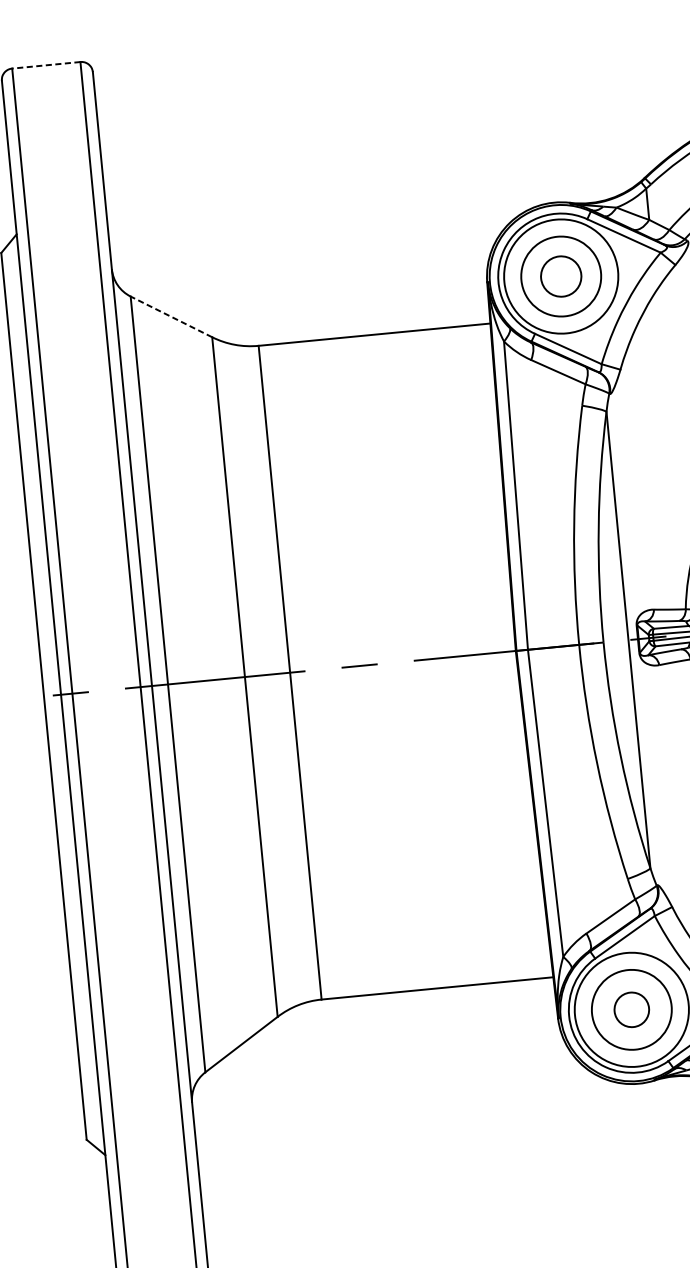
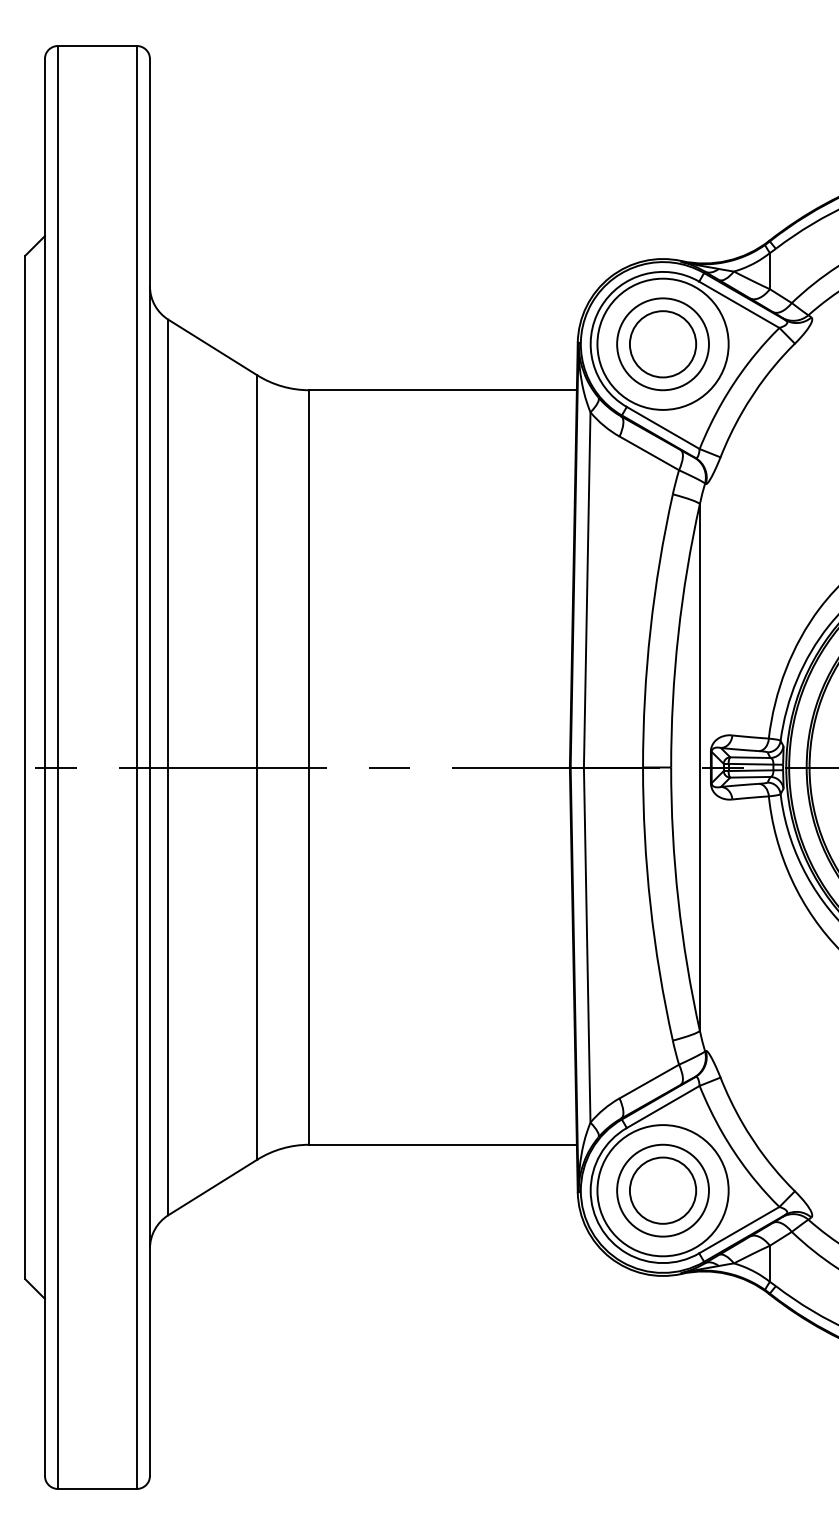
line: (45, 65) -> (96, 46), dashed -> solid
circle: (560, 276) -> (662, 344), size x1.43
line: (171, 316) -> (212, 347), dashed -> solid
circle: (631, 1009) -> (662, 1190), size x1.67

